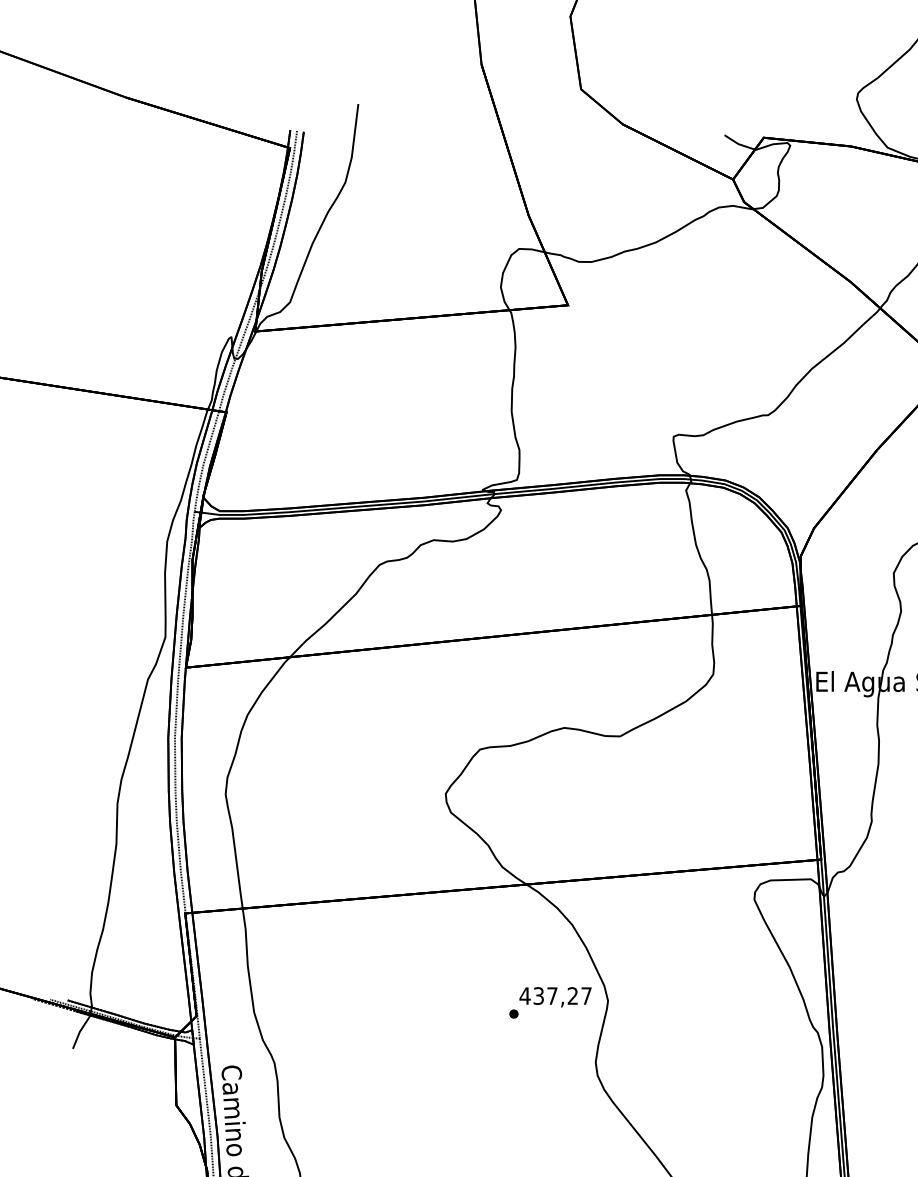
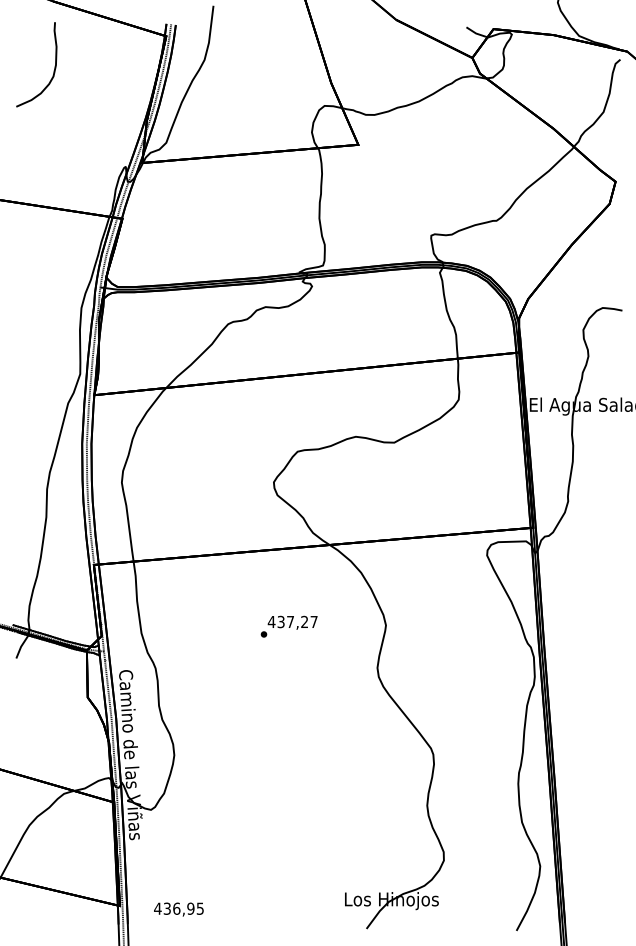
part: (126, 197) -> (53, 70), added
text: (549, 1002) -> (288, 626), moved

